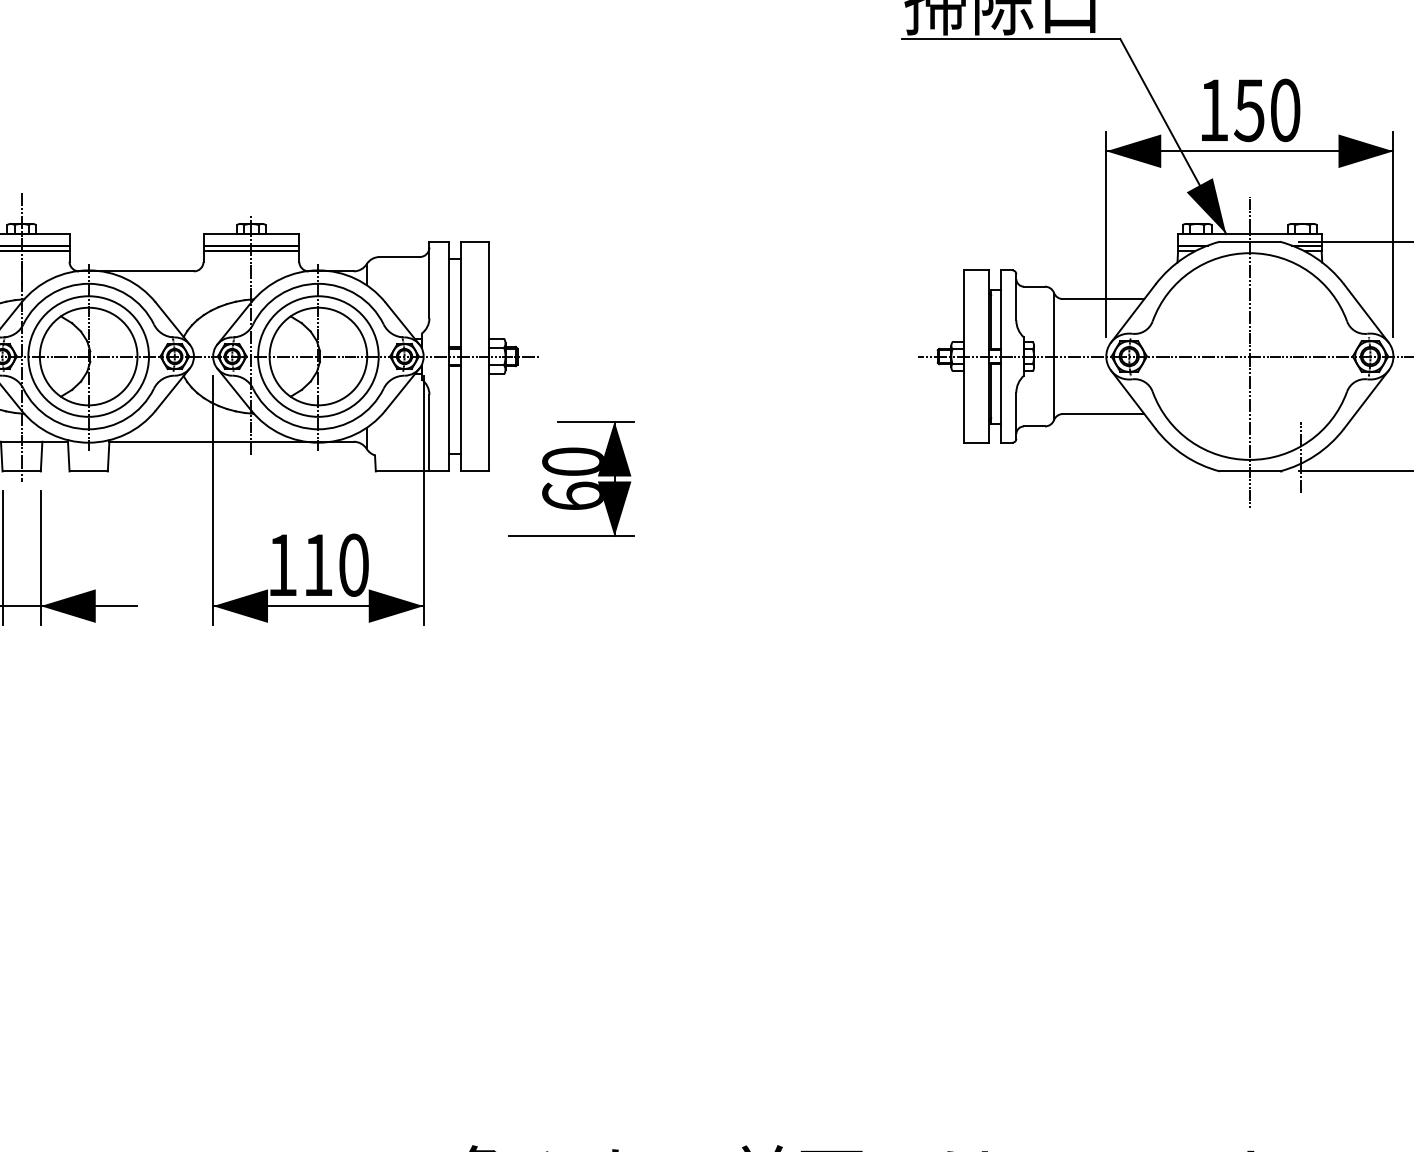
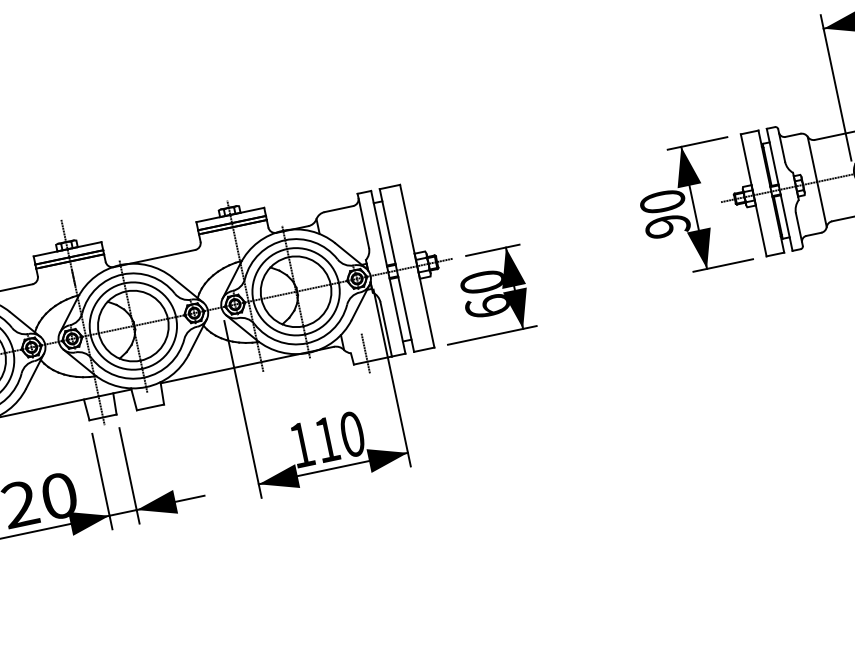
part: (876, 356) -> (691, 208), added
line: (394, 459) -> (365, 353), added
part: (571, 478) -> (483, 294), moved

